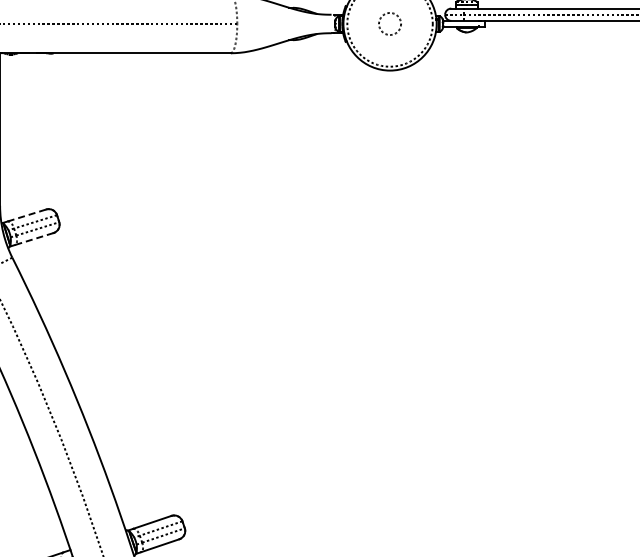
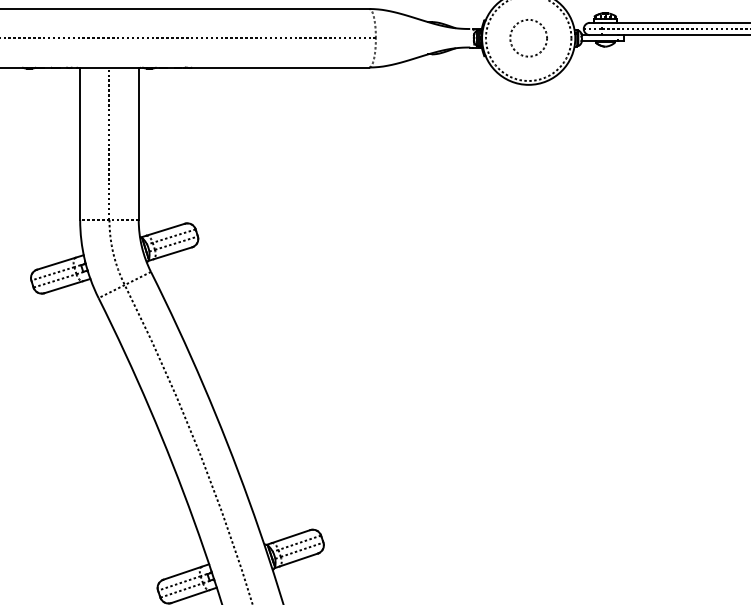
circle: (389, 23) -> (528, 37), size x1.67
line: (27, 215) -> (166, 229), dashed -> solid
line: (33, 239) -> (172, 253), dashed -> solid

